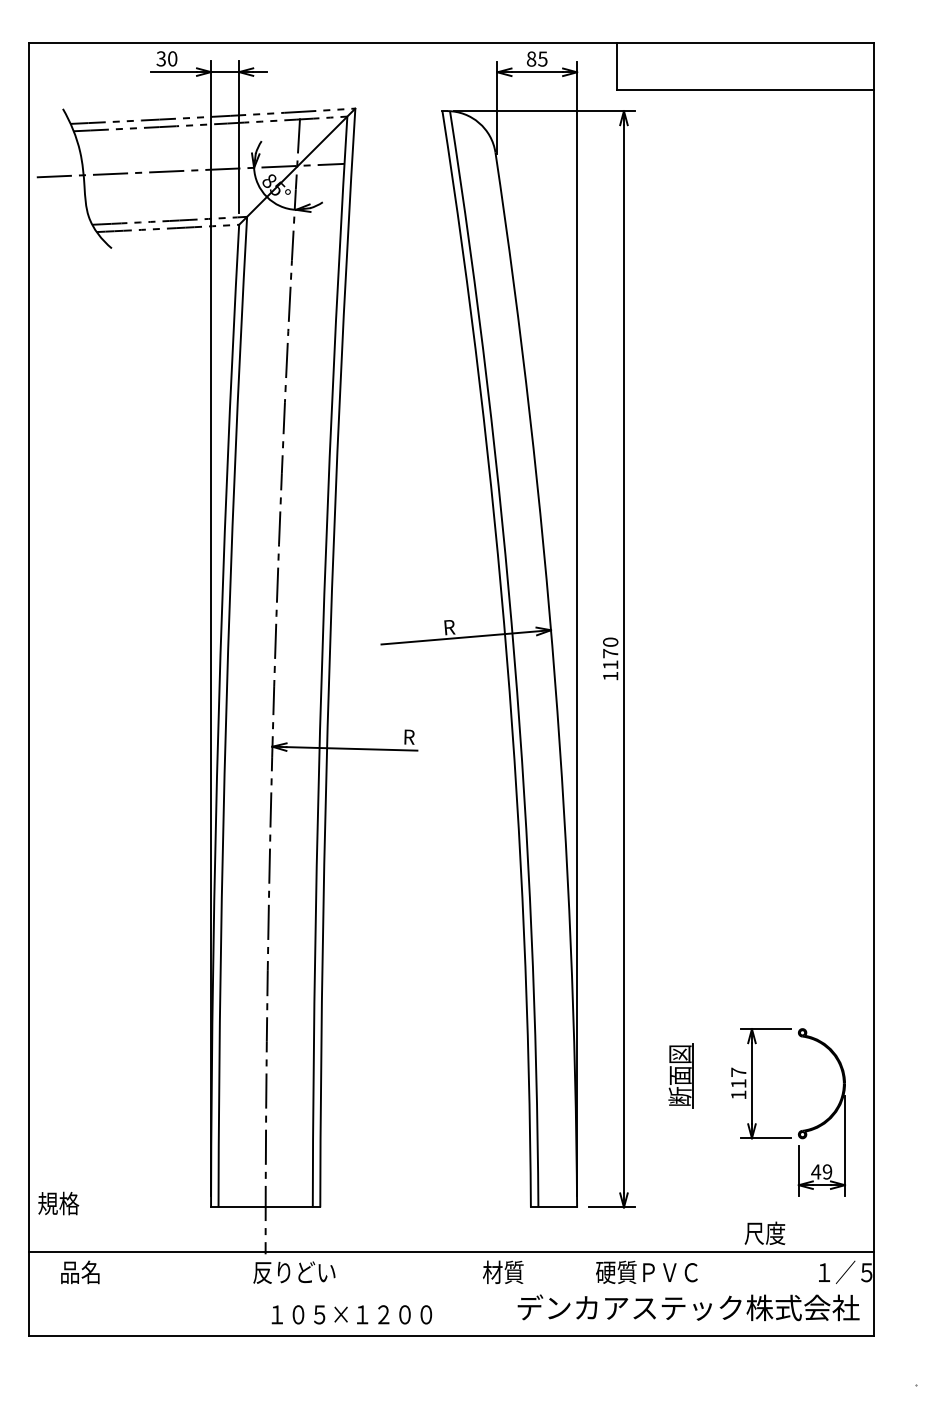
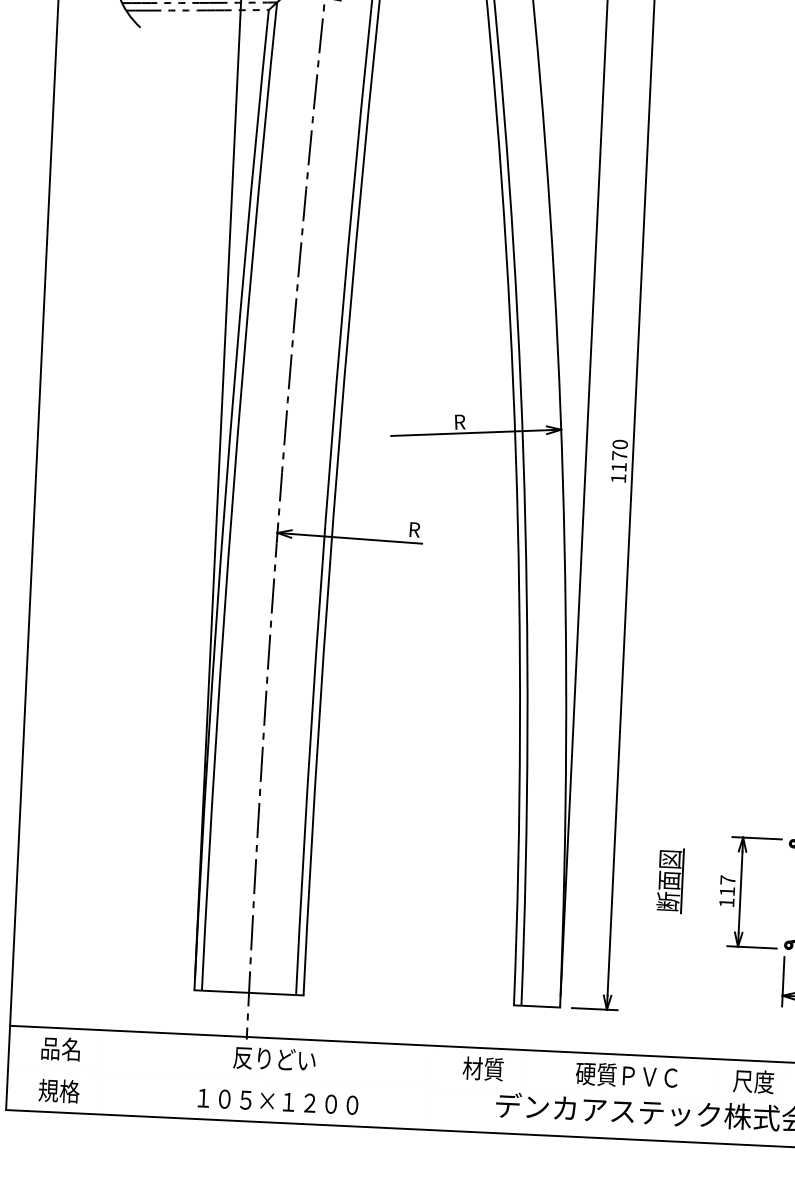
text: (58, 1203) -> (59, 1091), moved
text: (764, 1232) -> (753, 1080), moved
text: (351, 1314) -> (277, 1101), moved

